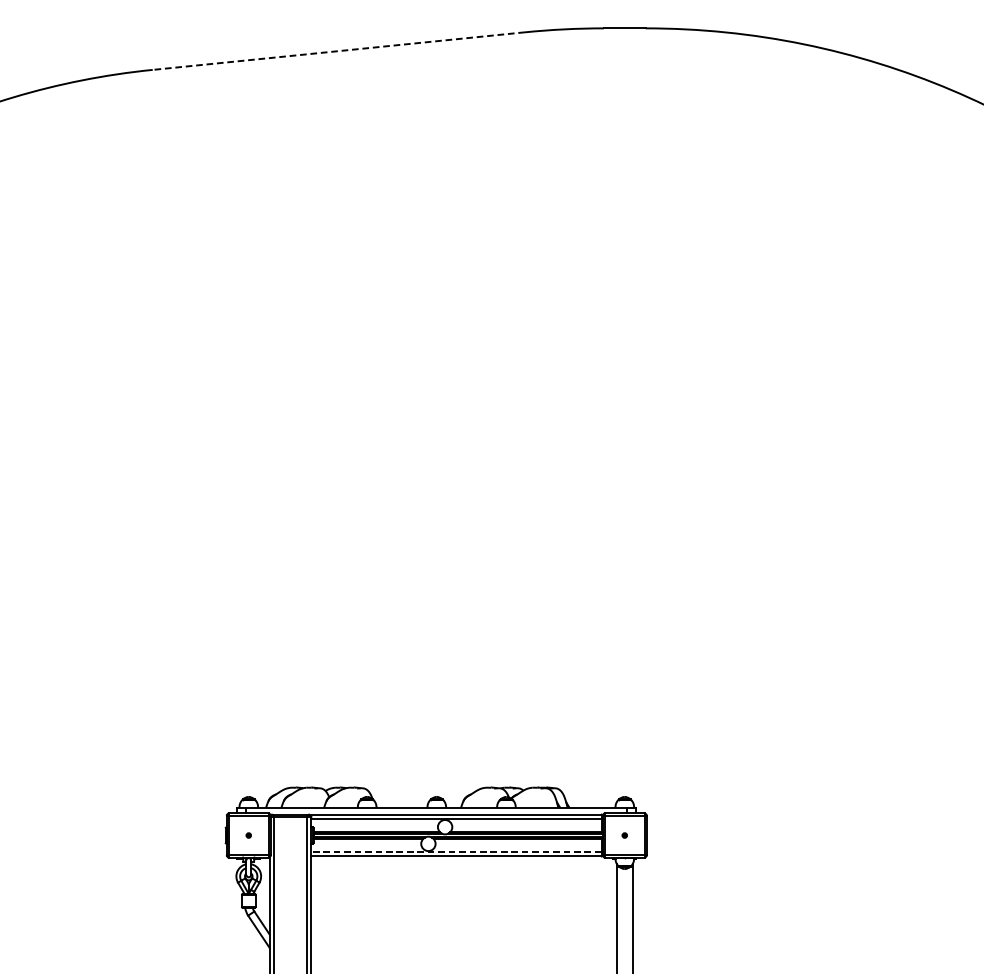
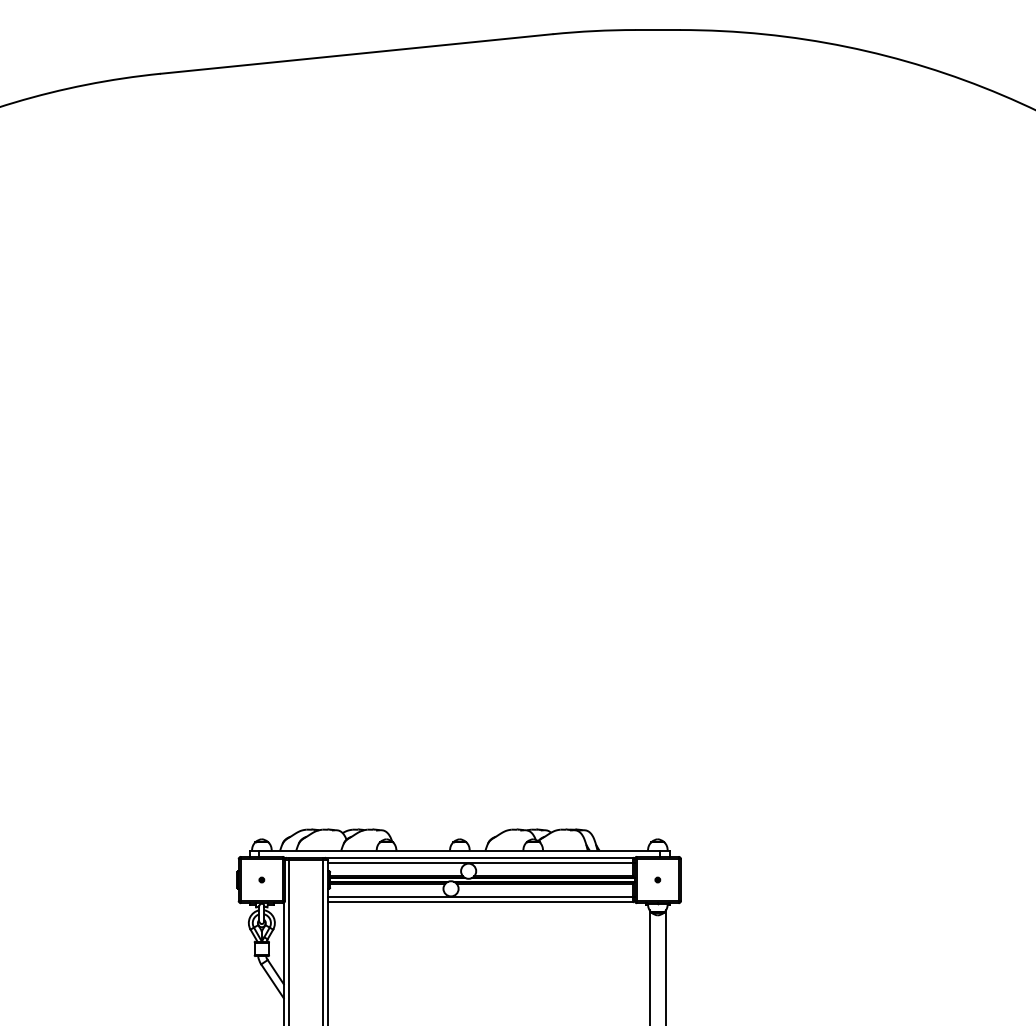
line: (338, 50) -> (356, 53), dashed -> solid
line: (456, 852) -> (480, 897), dashed -> solid

